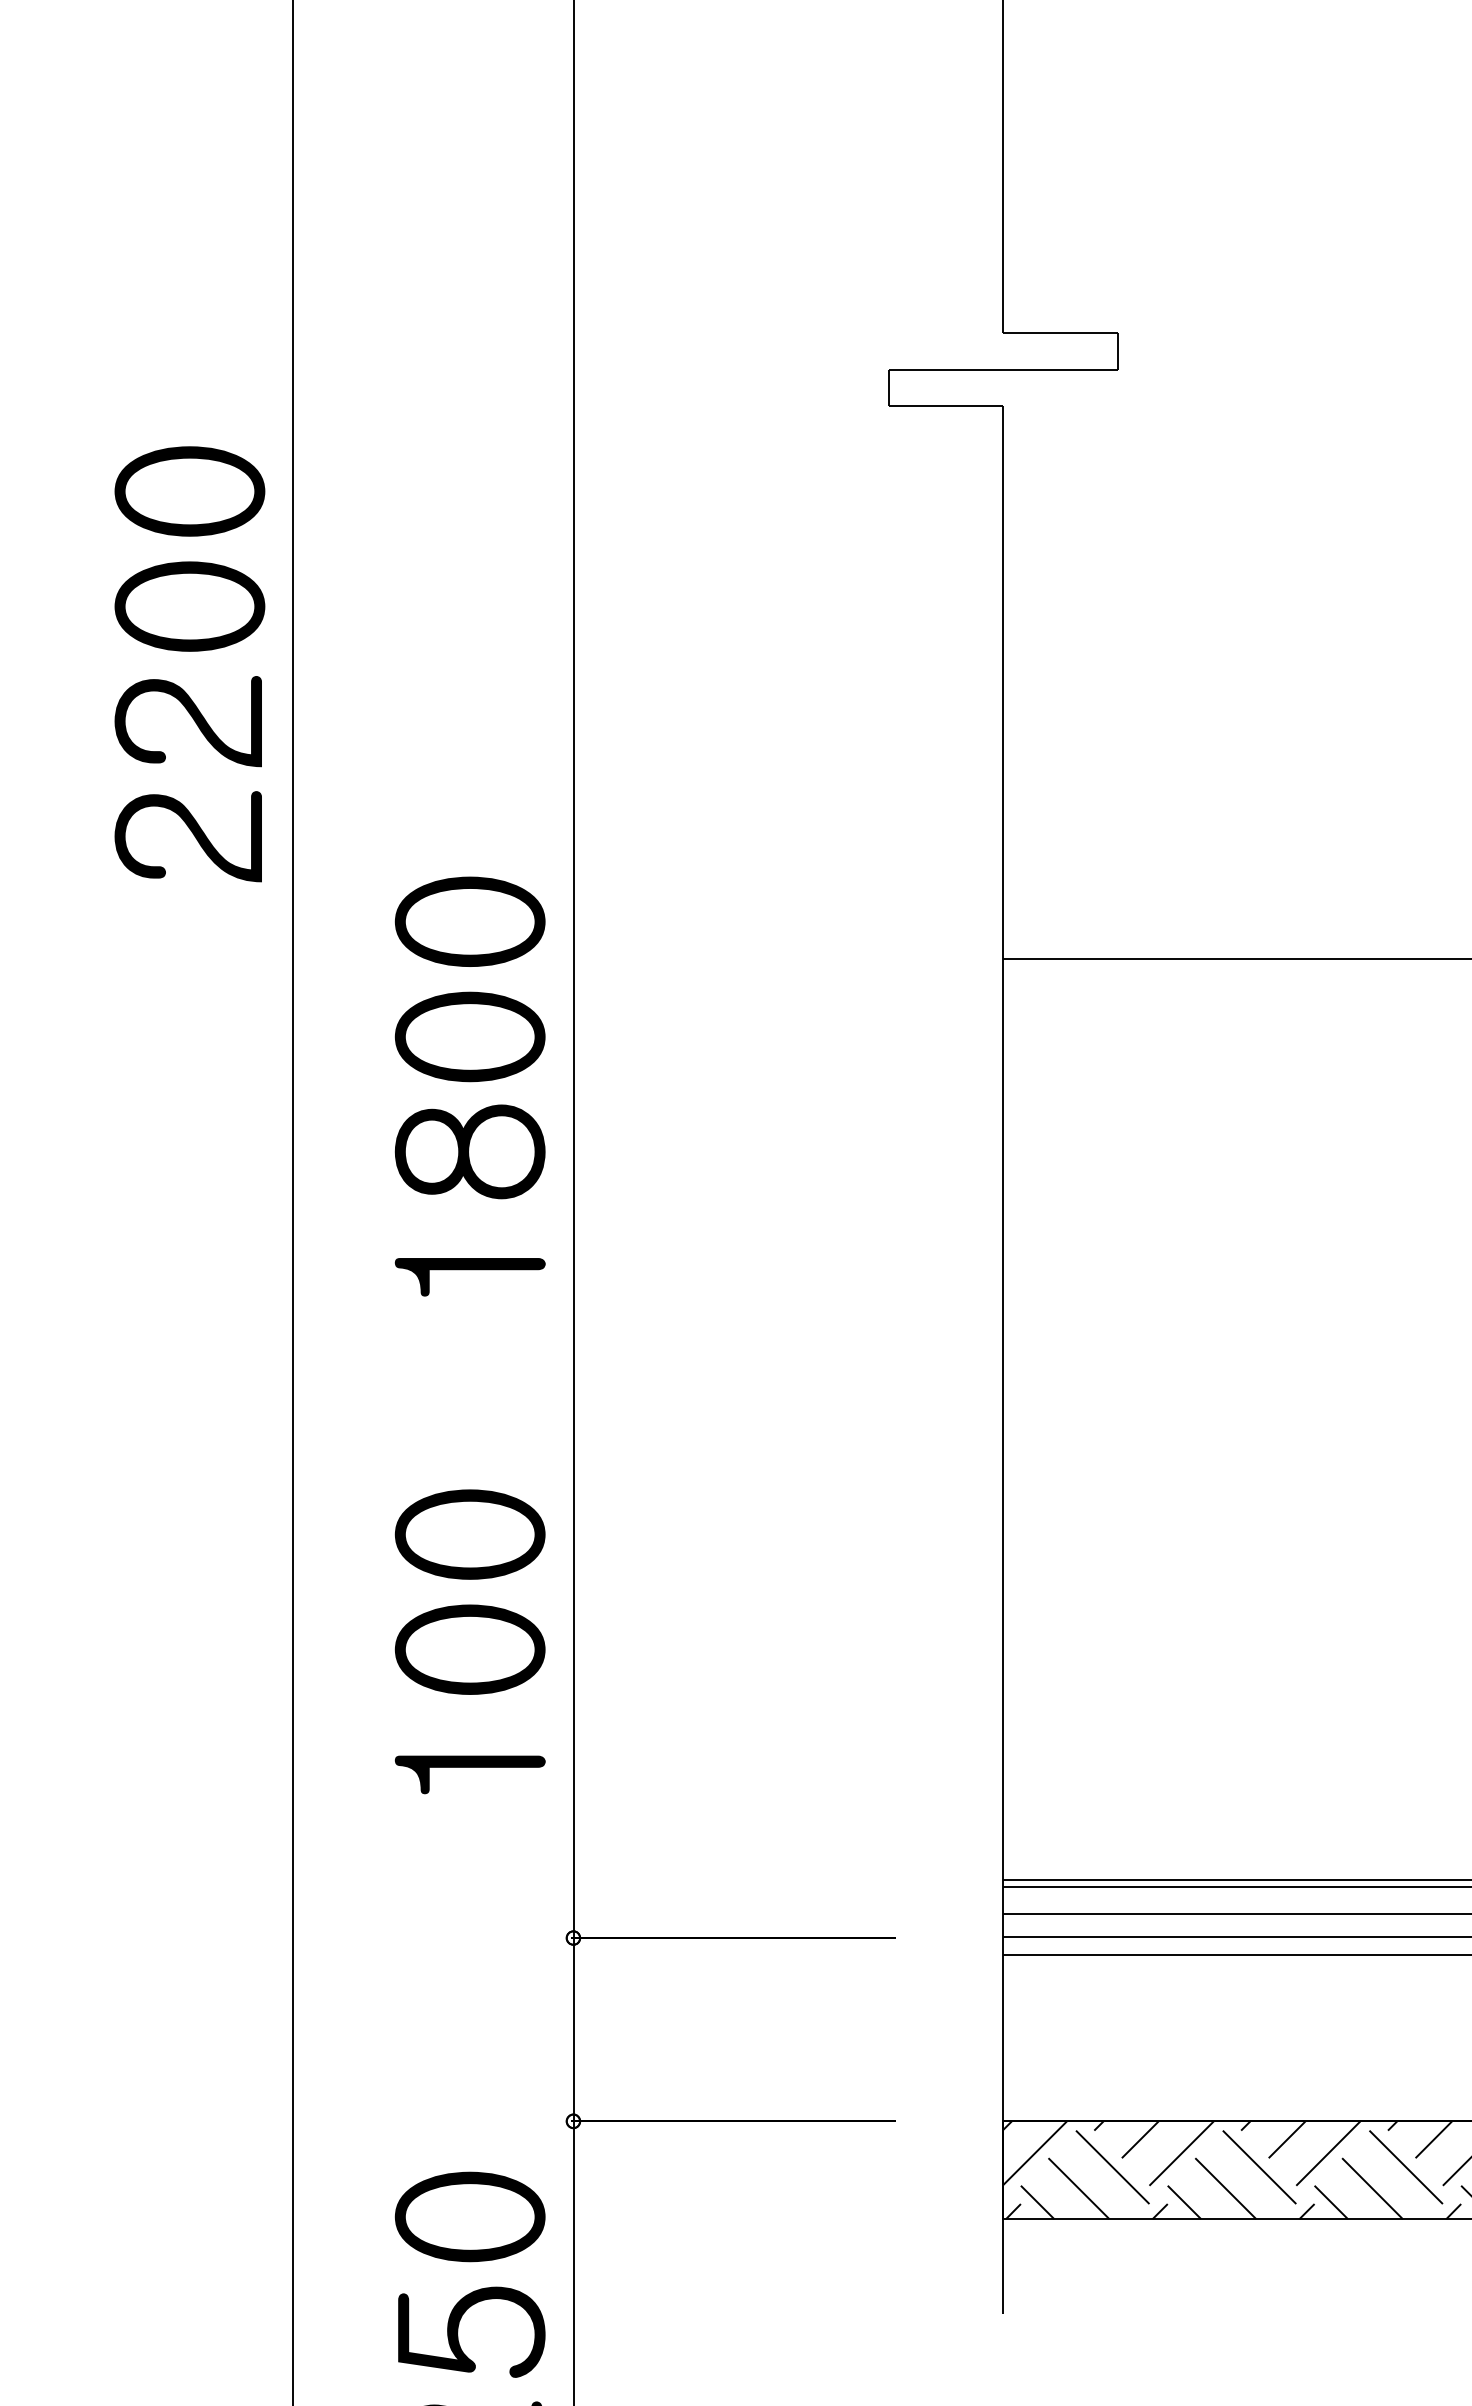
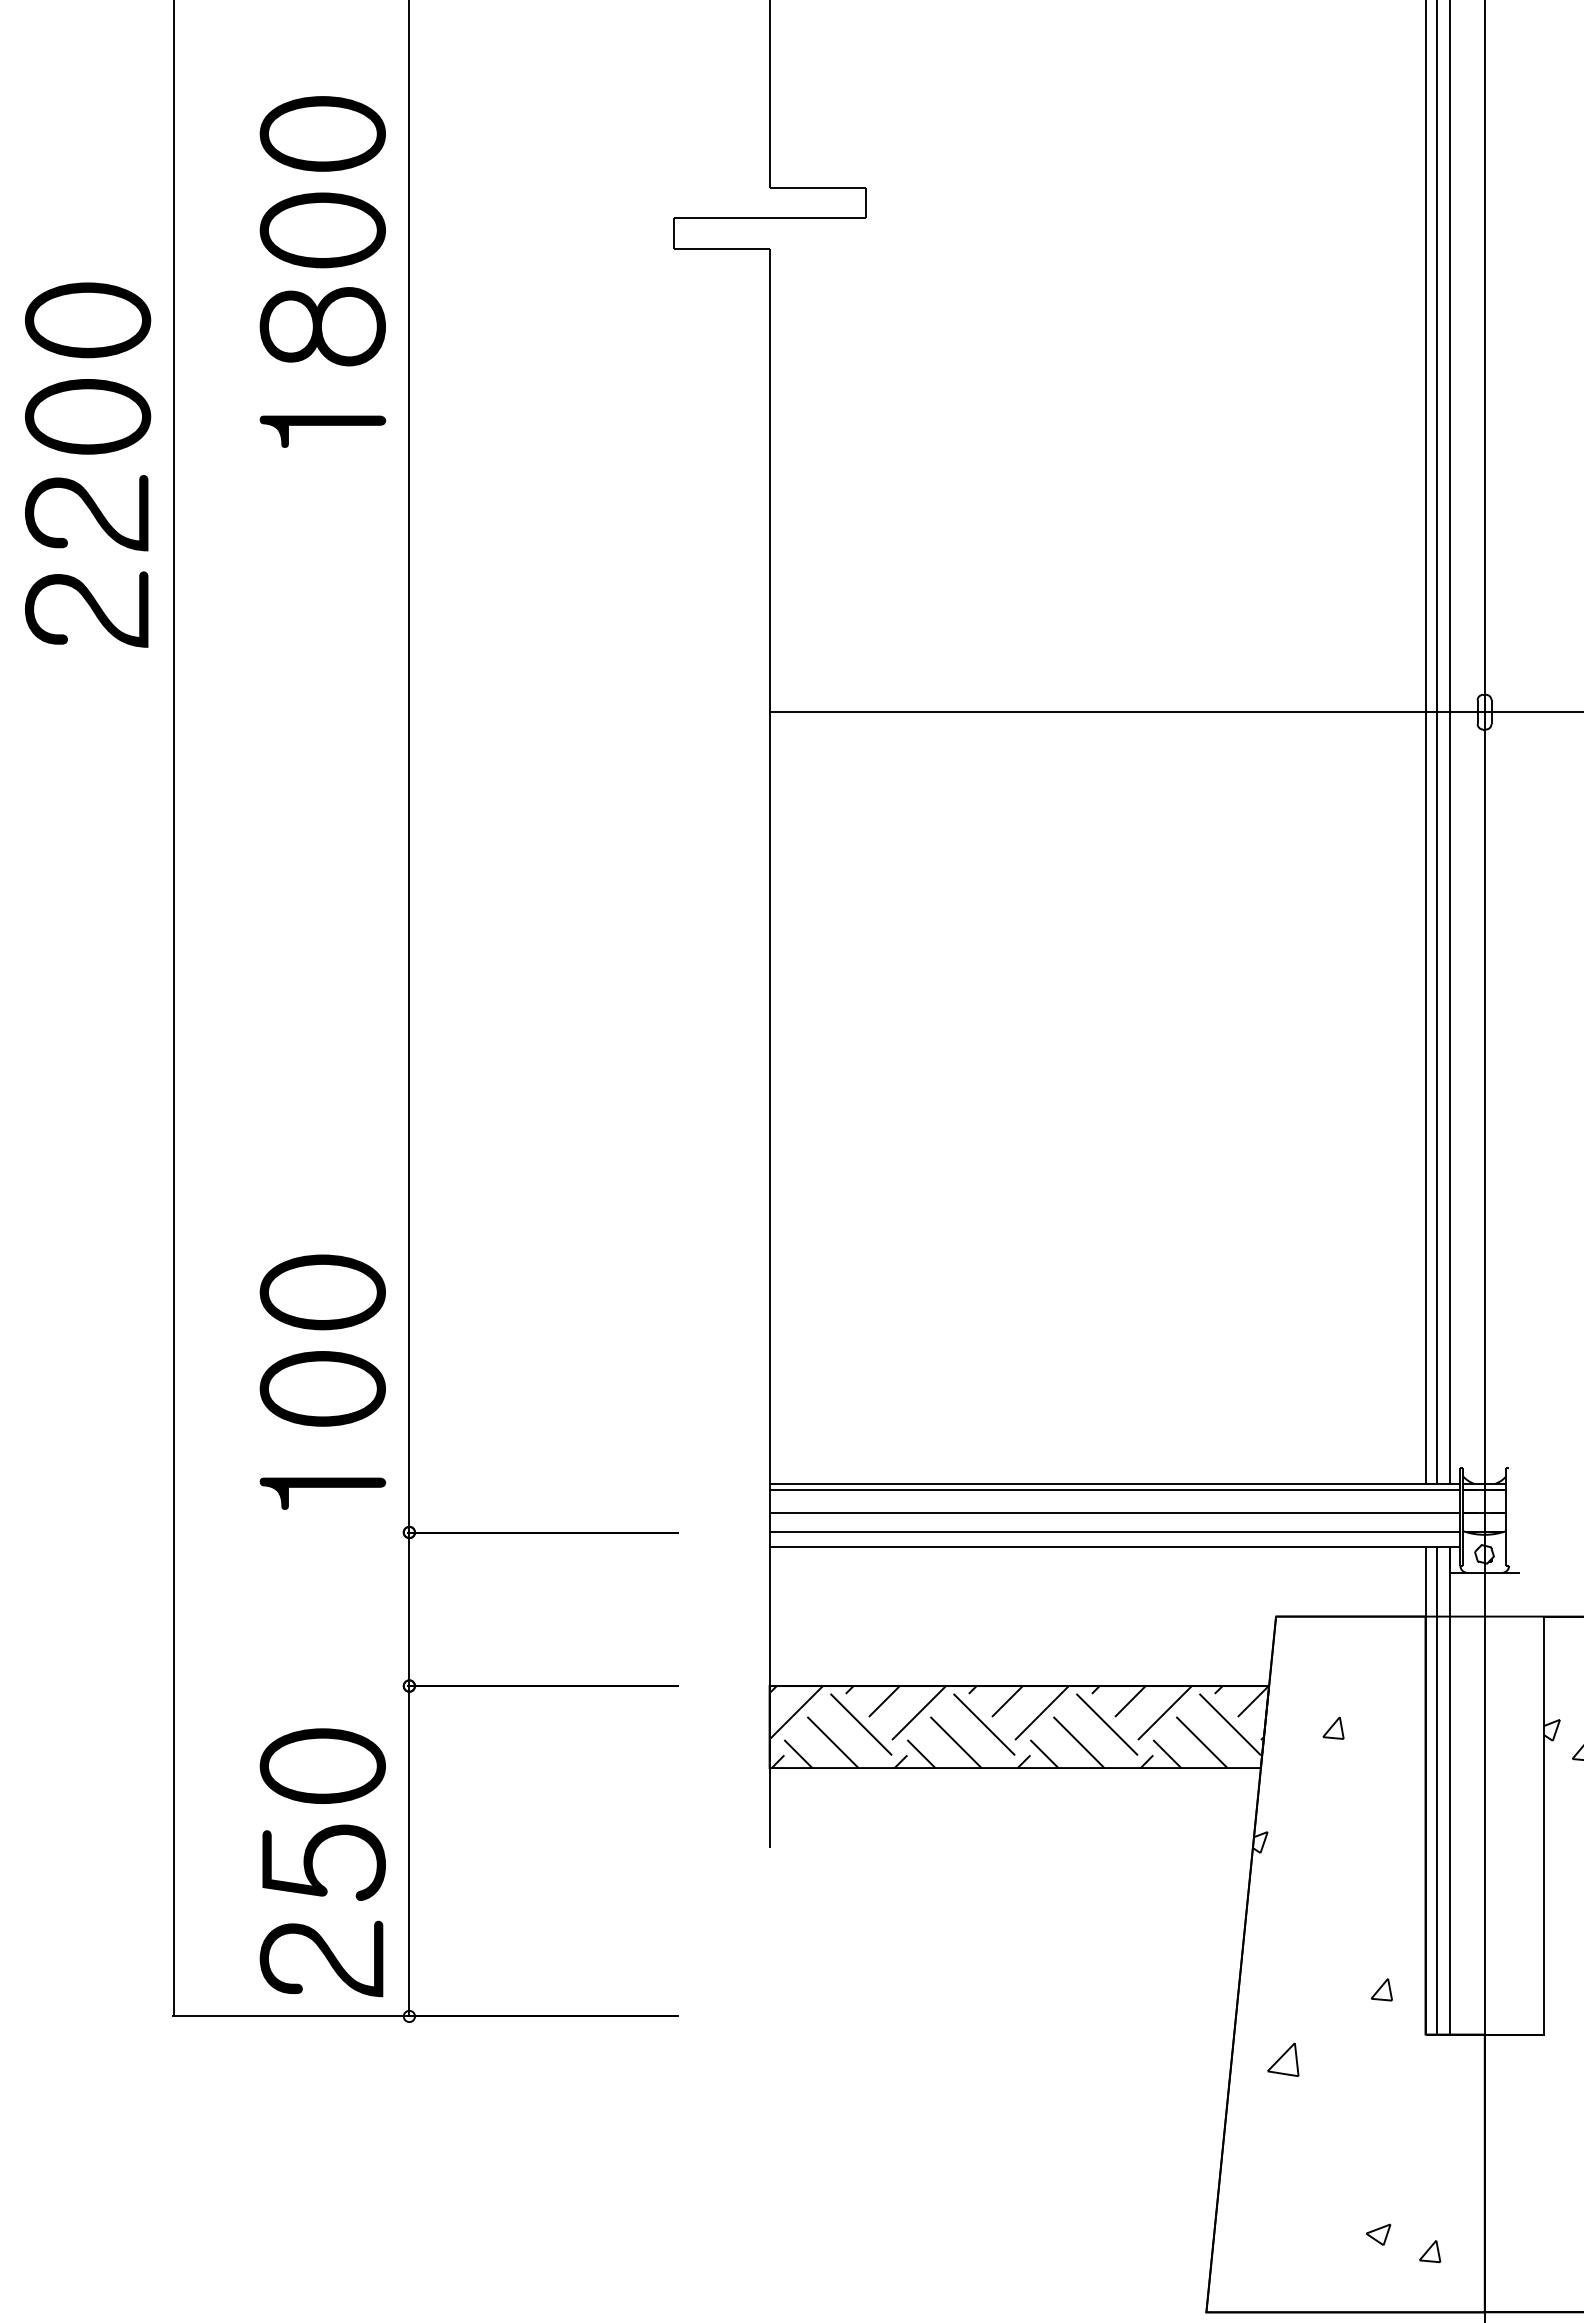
text: (469, 1085) -> (322, 271), moved
text: (469, 1640) -> (322, 1381), moved

